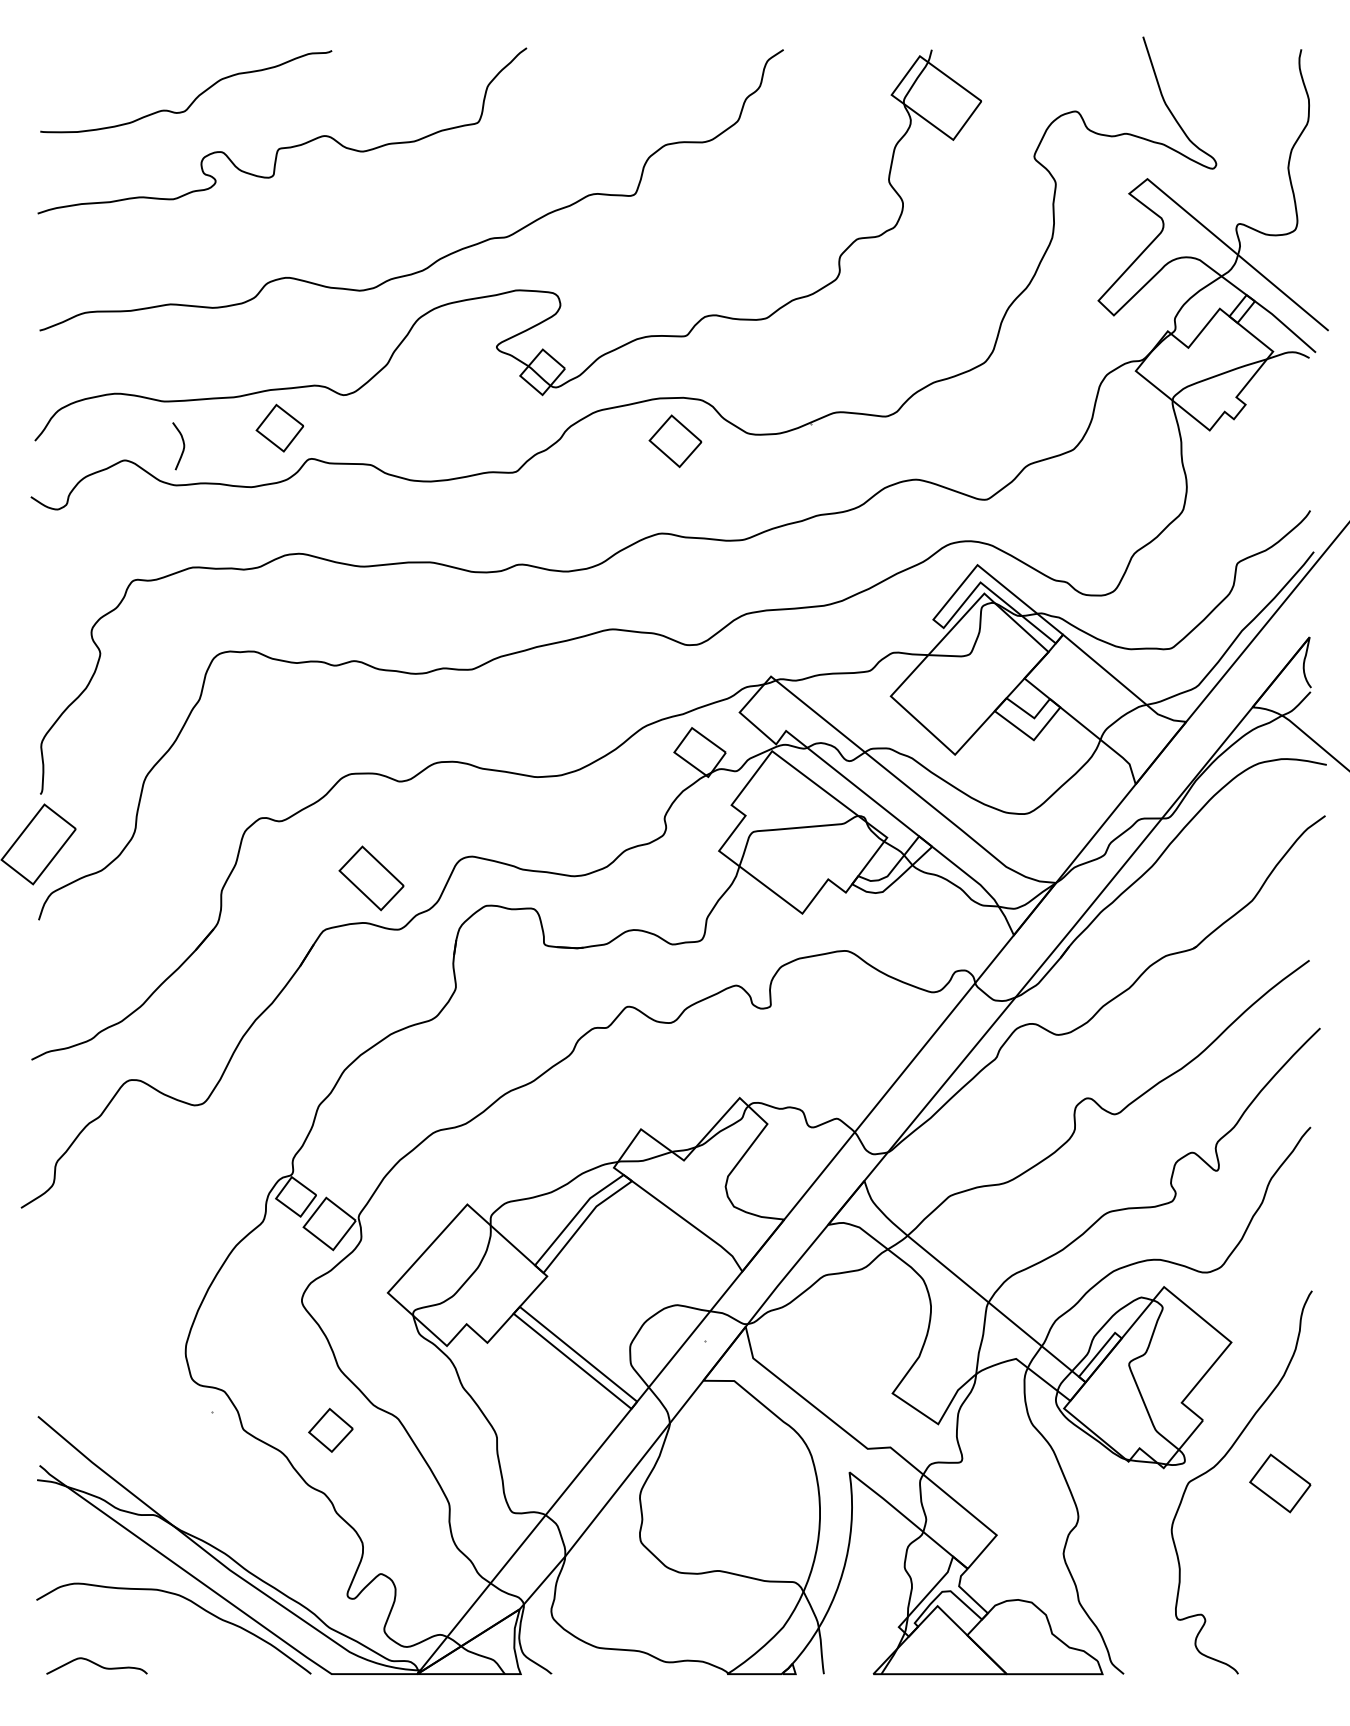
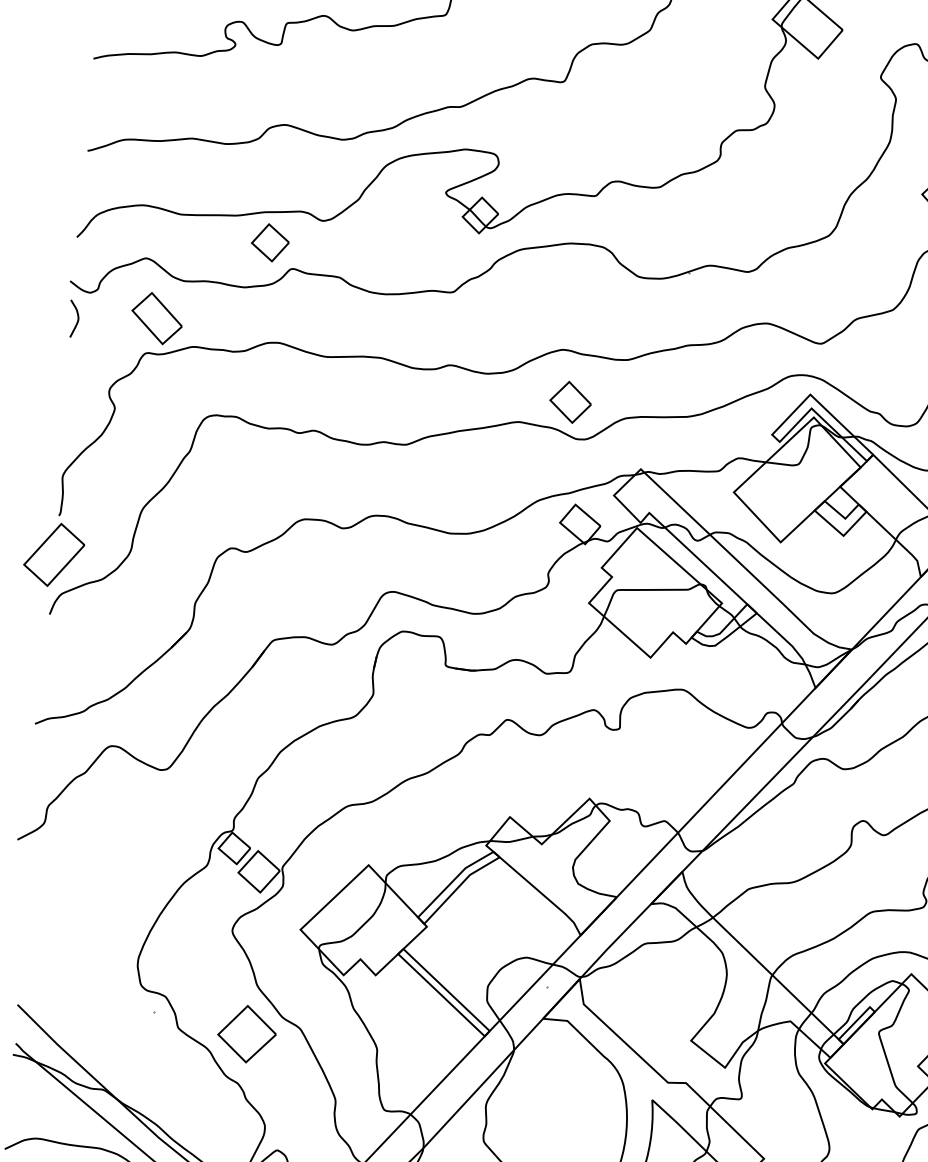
part: (675, 441) -> (570, 402), moved
curve: (183, 446) -> (77, 319), moved
part: (371, 878) -> (157, 318), moved
part: (330, 1430) -> (246, 1034), size x1.67

